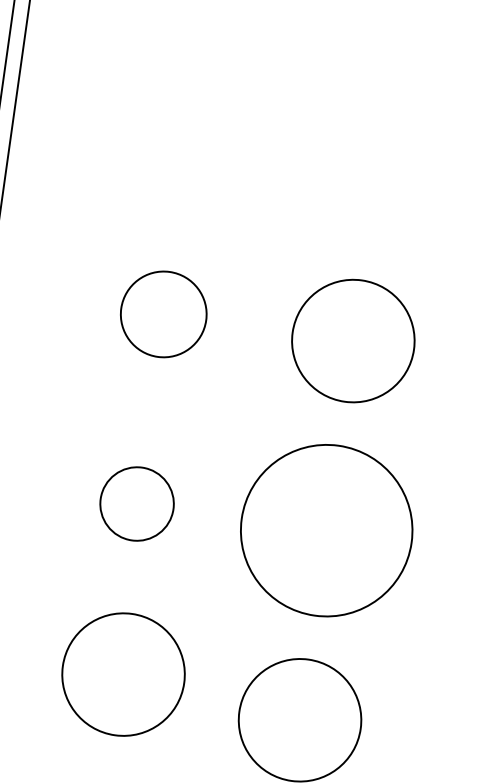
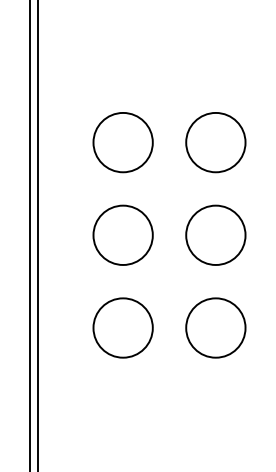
circle: (162, 314) -> (122, 142), size x1.43
circle: (135, 502) -> (122, 234), size x1.67
circle: (326, 528) -> (215, 234), size x0.71
circle: (122, 673) -> (122, 327), moved

